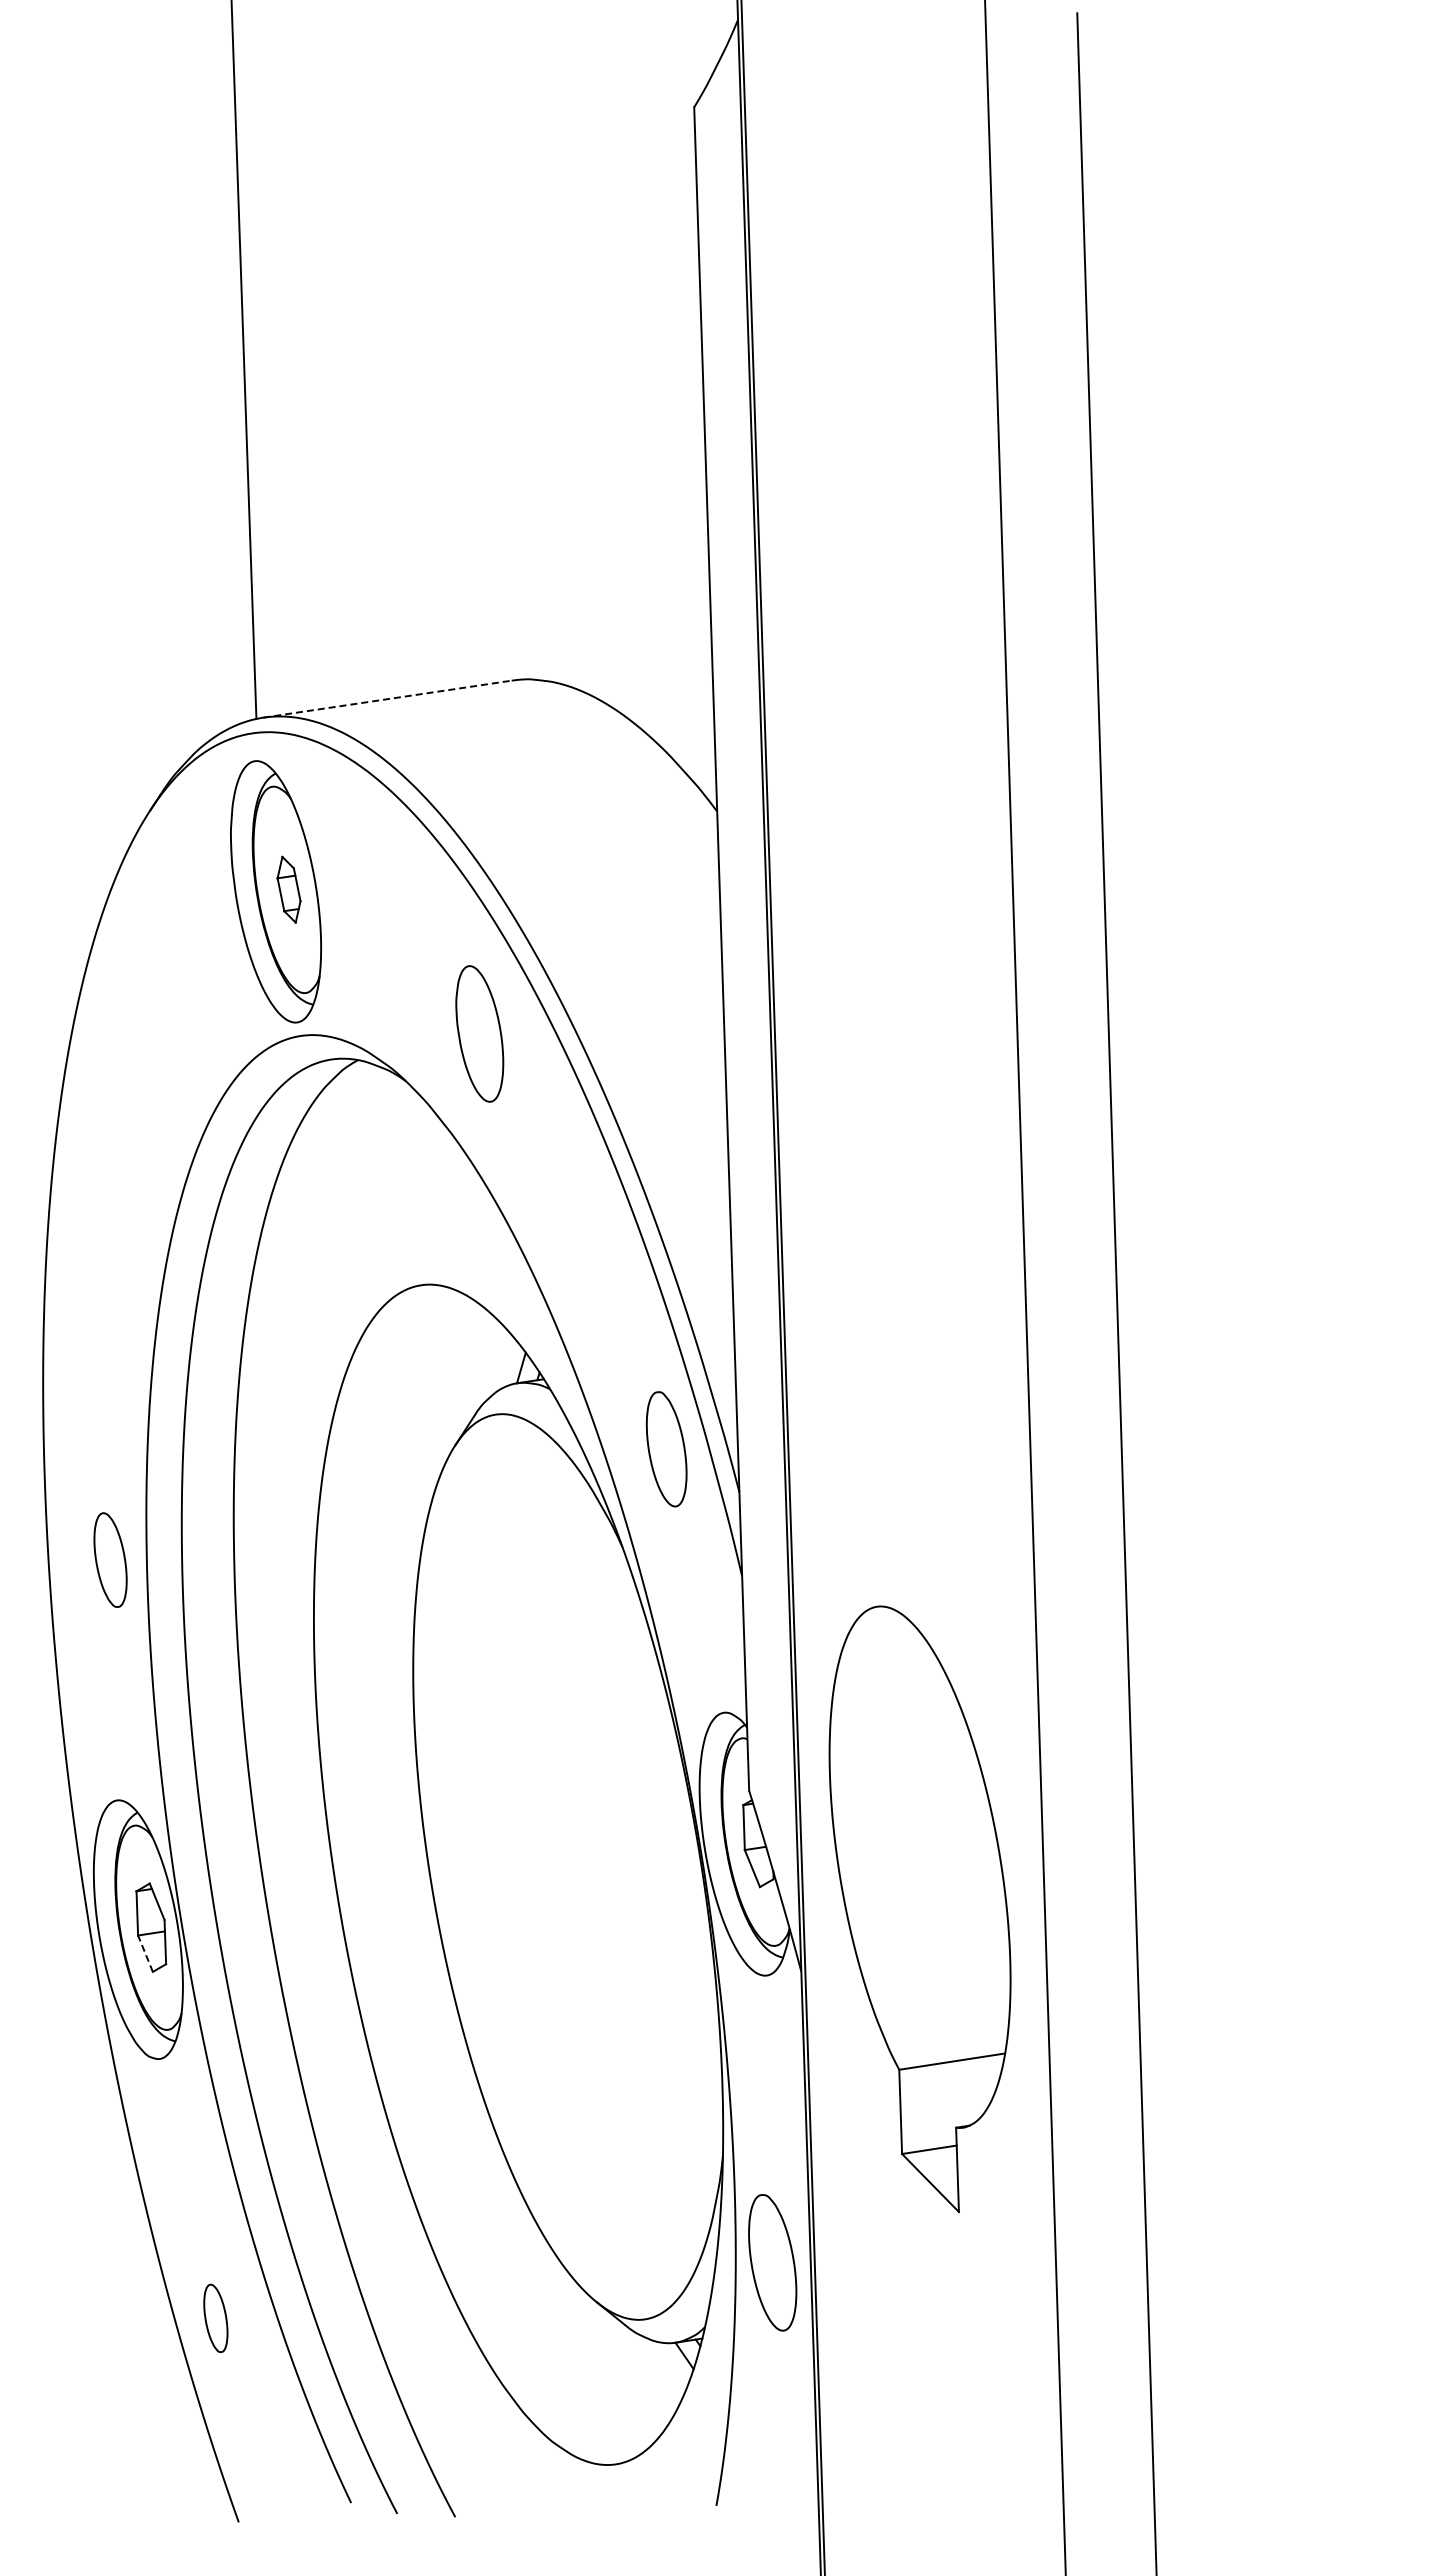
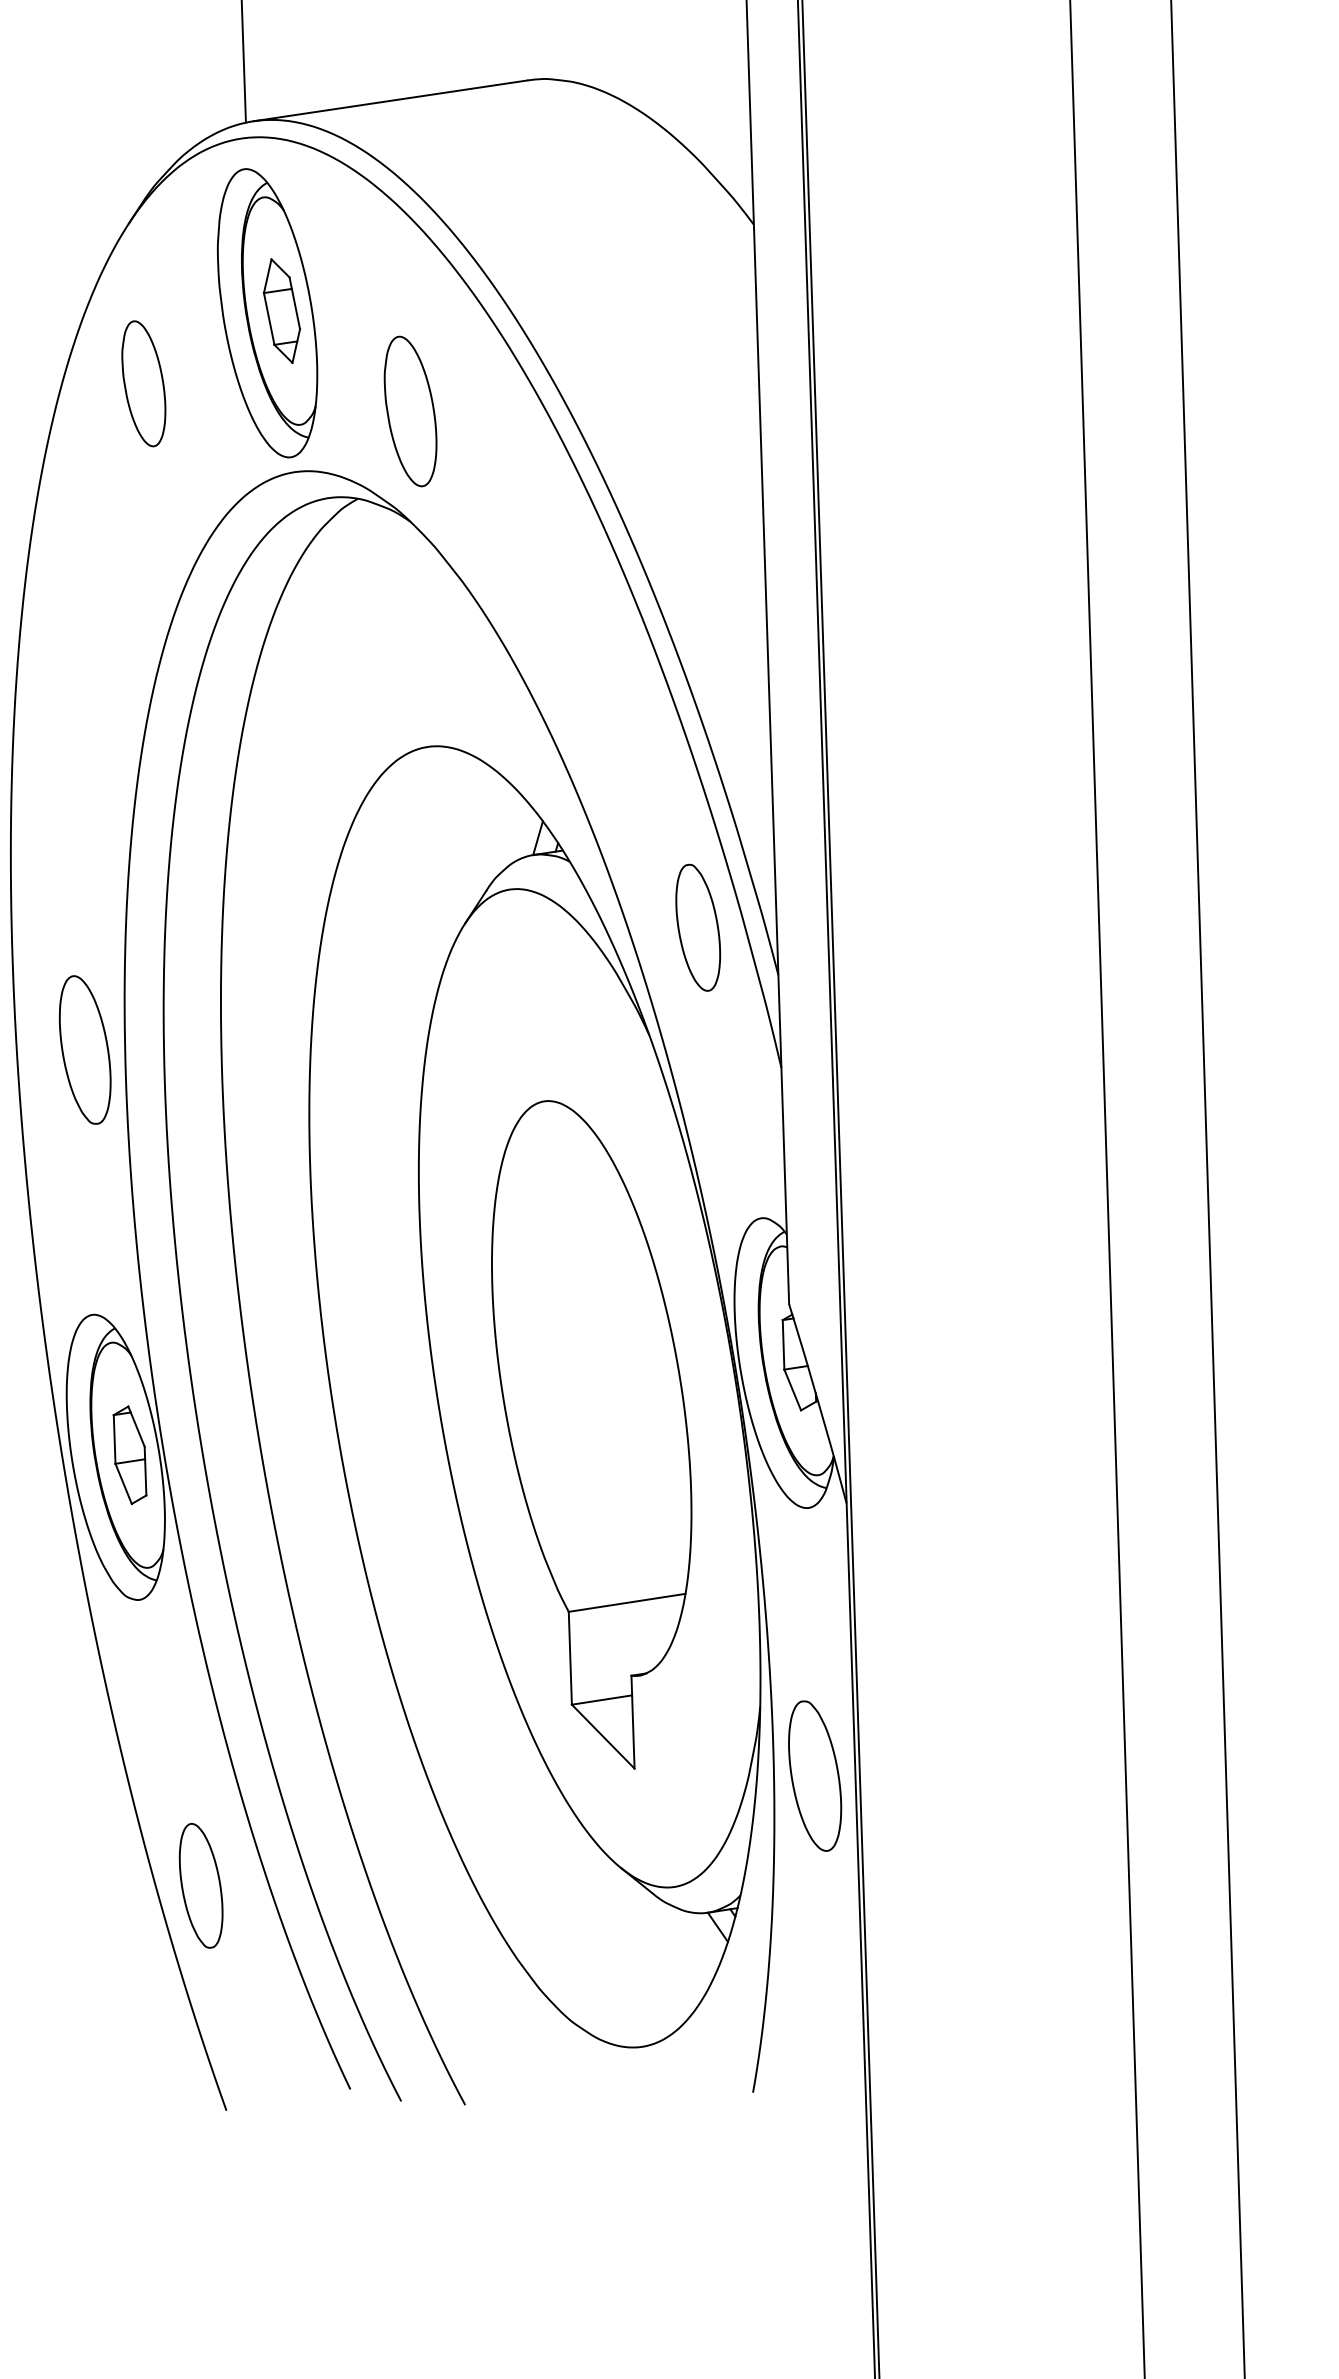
line: (387, 699) -> (390, 101), dashed -> solid
part: (288, 889) -> (281, 310), size x1.43
part: (163, 955) -> (143, 383), added
part: (479, 1033) -> (410, 411), moved
part: (110, 1559) -> (85, 1049), size x1.43
part: (919, 1908) -> (591, 1434), moved
line: (145, 1953) -> (123, 1483), dashed -> solid
part: (772, 2262) -> (814, 1775), moved
part: (215, 2318) -> (200, 1886), size x1.67

